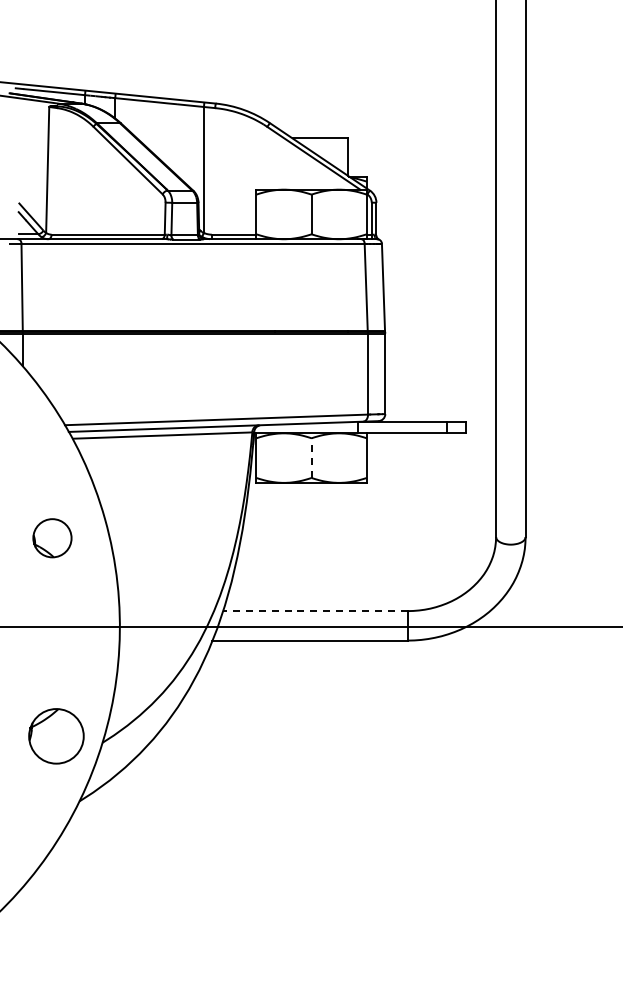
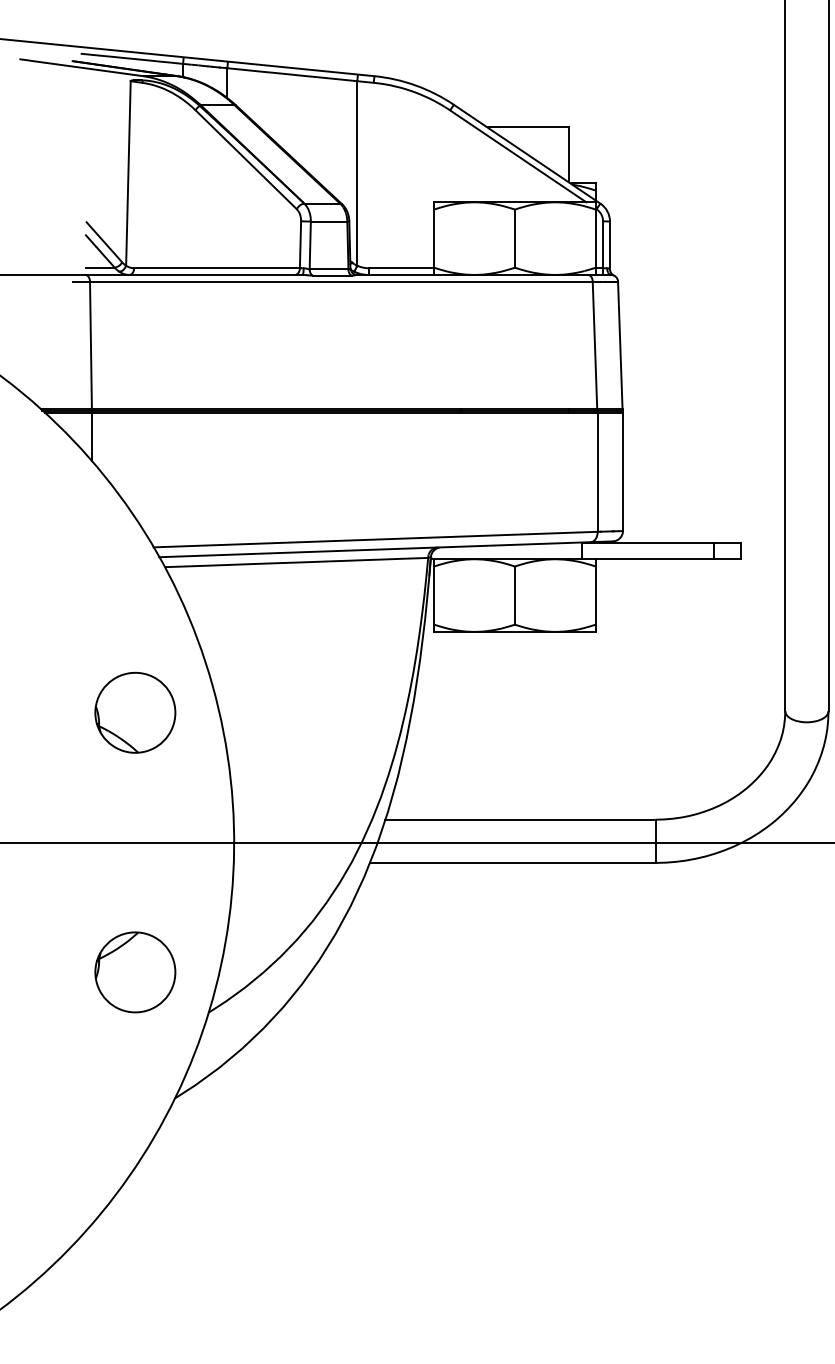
line: (311, 458) -> (514, 596), dashed -> solid
part: (52, 538) -> (135, 713), size x1.43
line: (314, 611) -> (519, 820), dashed -> solid
part: (56, 736) -> (135, 972), moved

